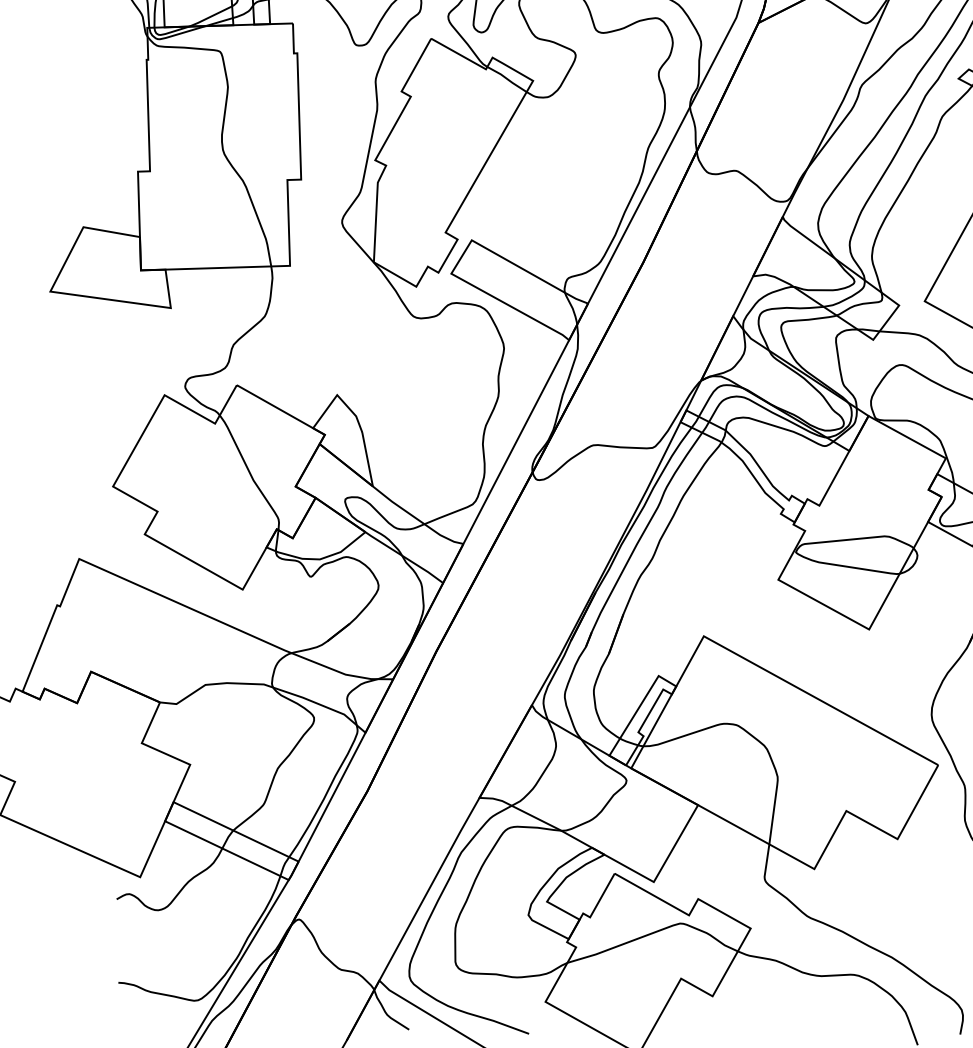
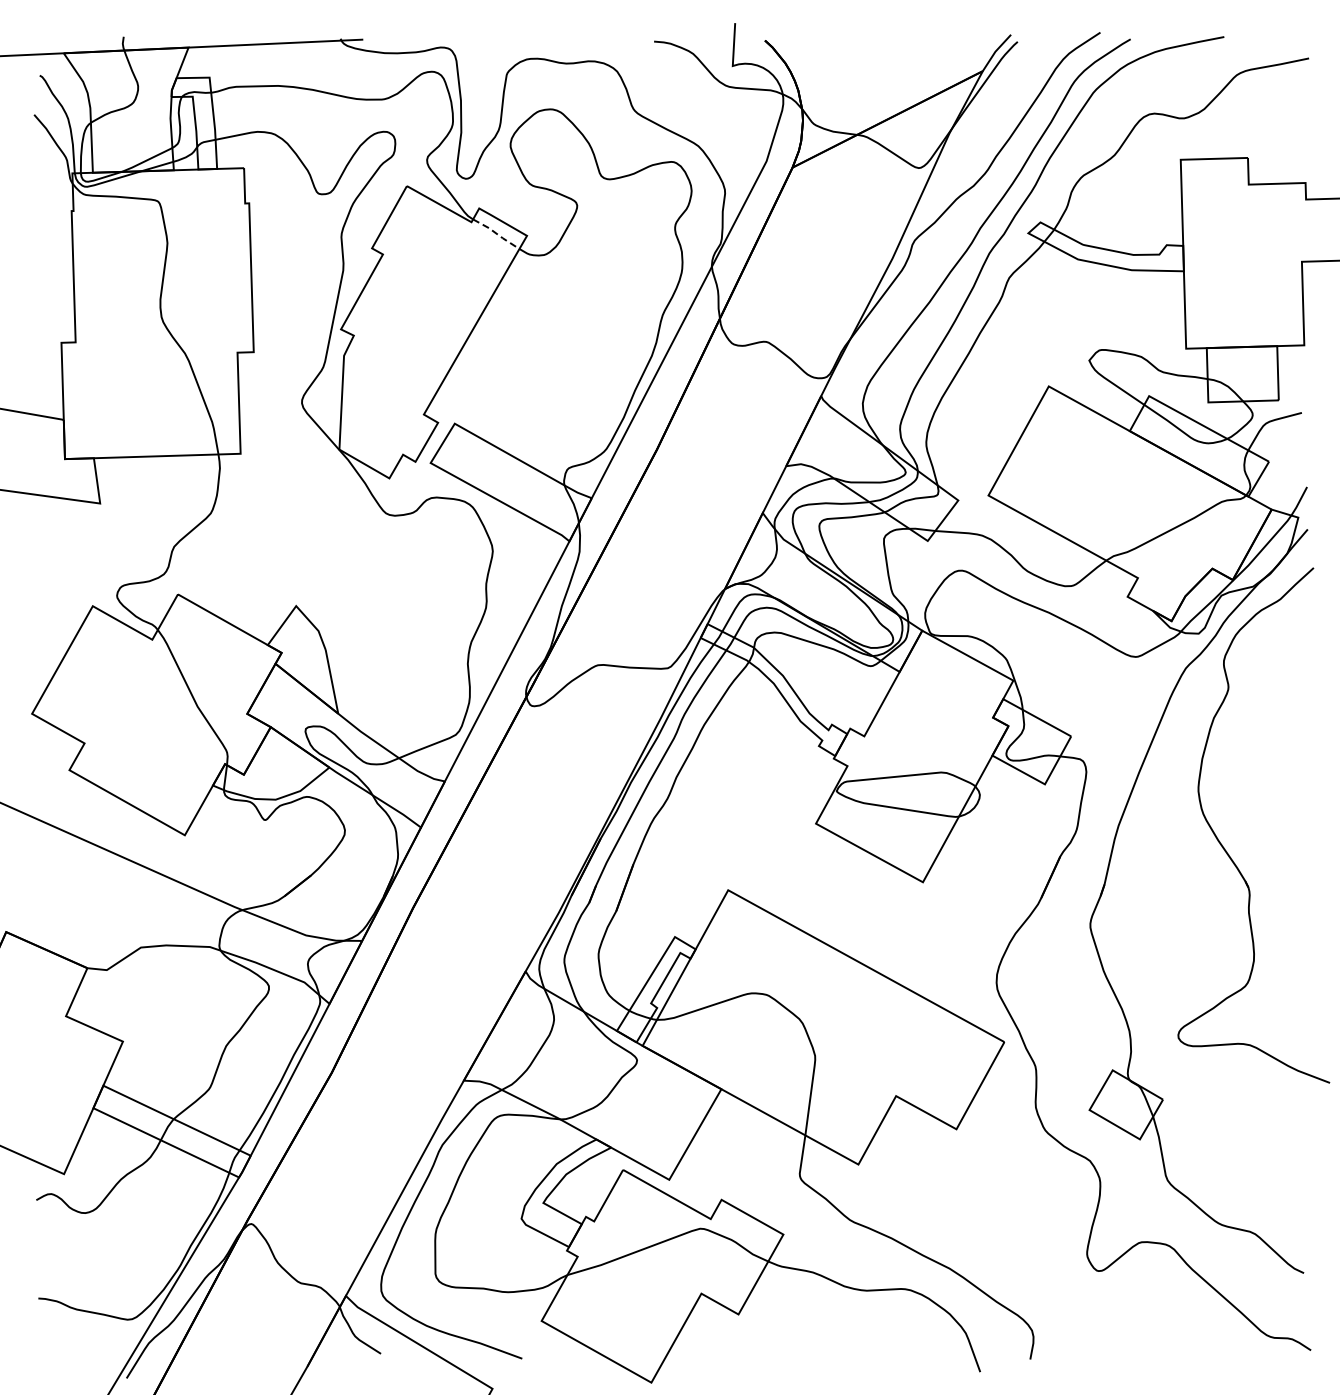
line: (507, 78) -> (496, 233), solid -> dashed

